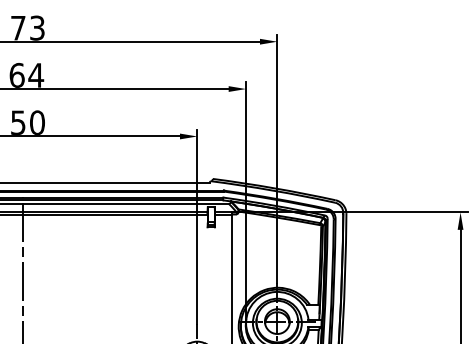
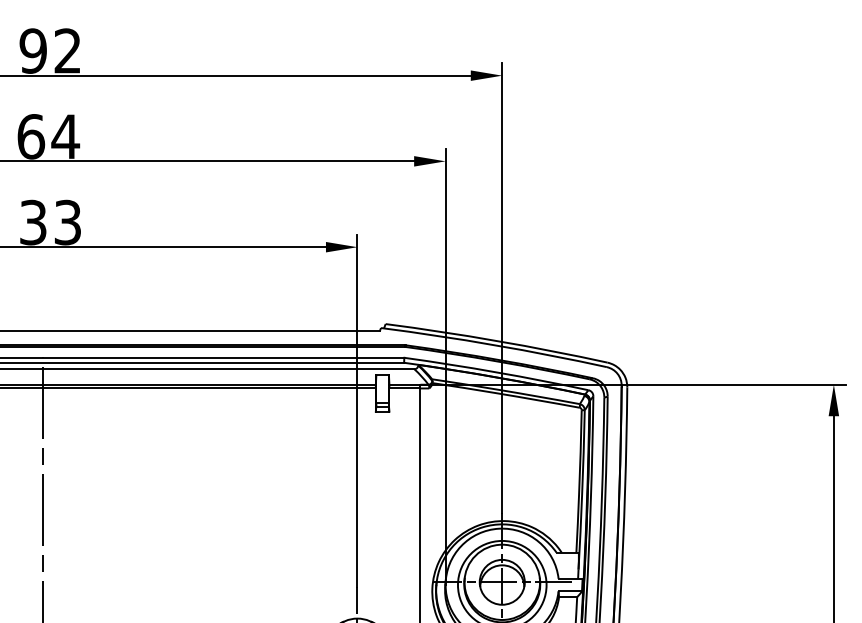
text: (27, 27) -> (49, 49), 73 -> 92
text: (27, 122) -> (49, 221), 50 -> 33

